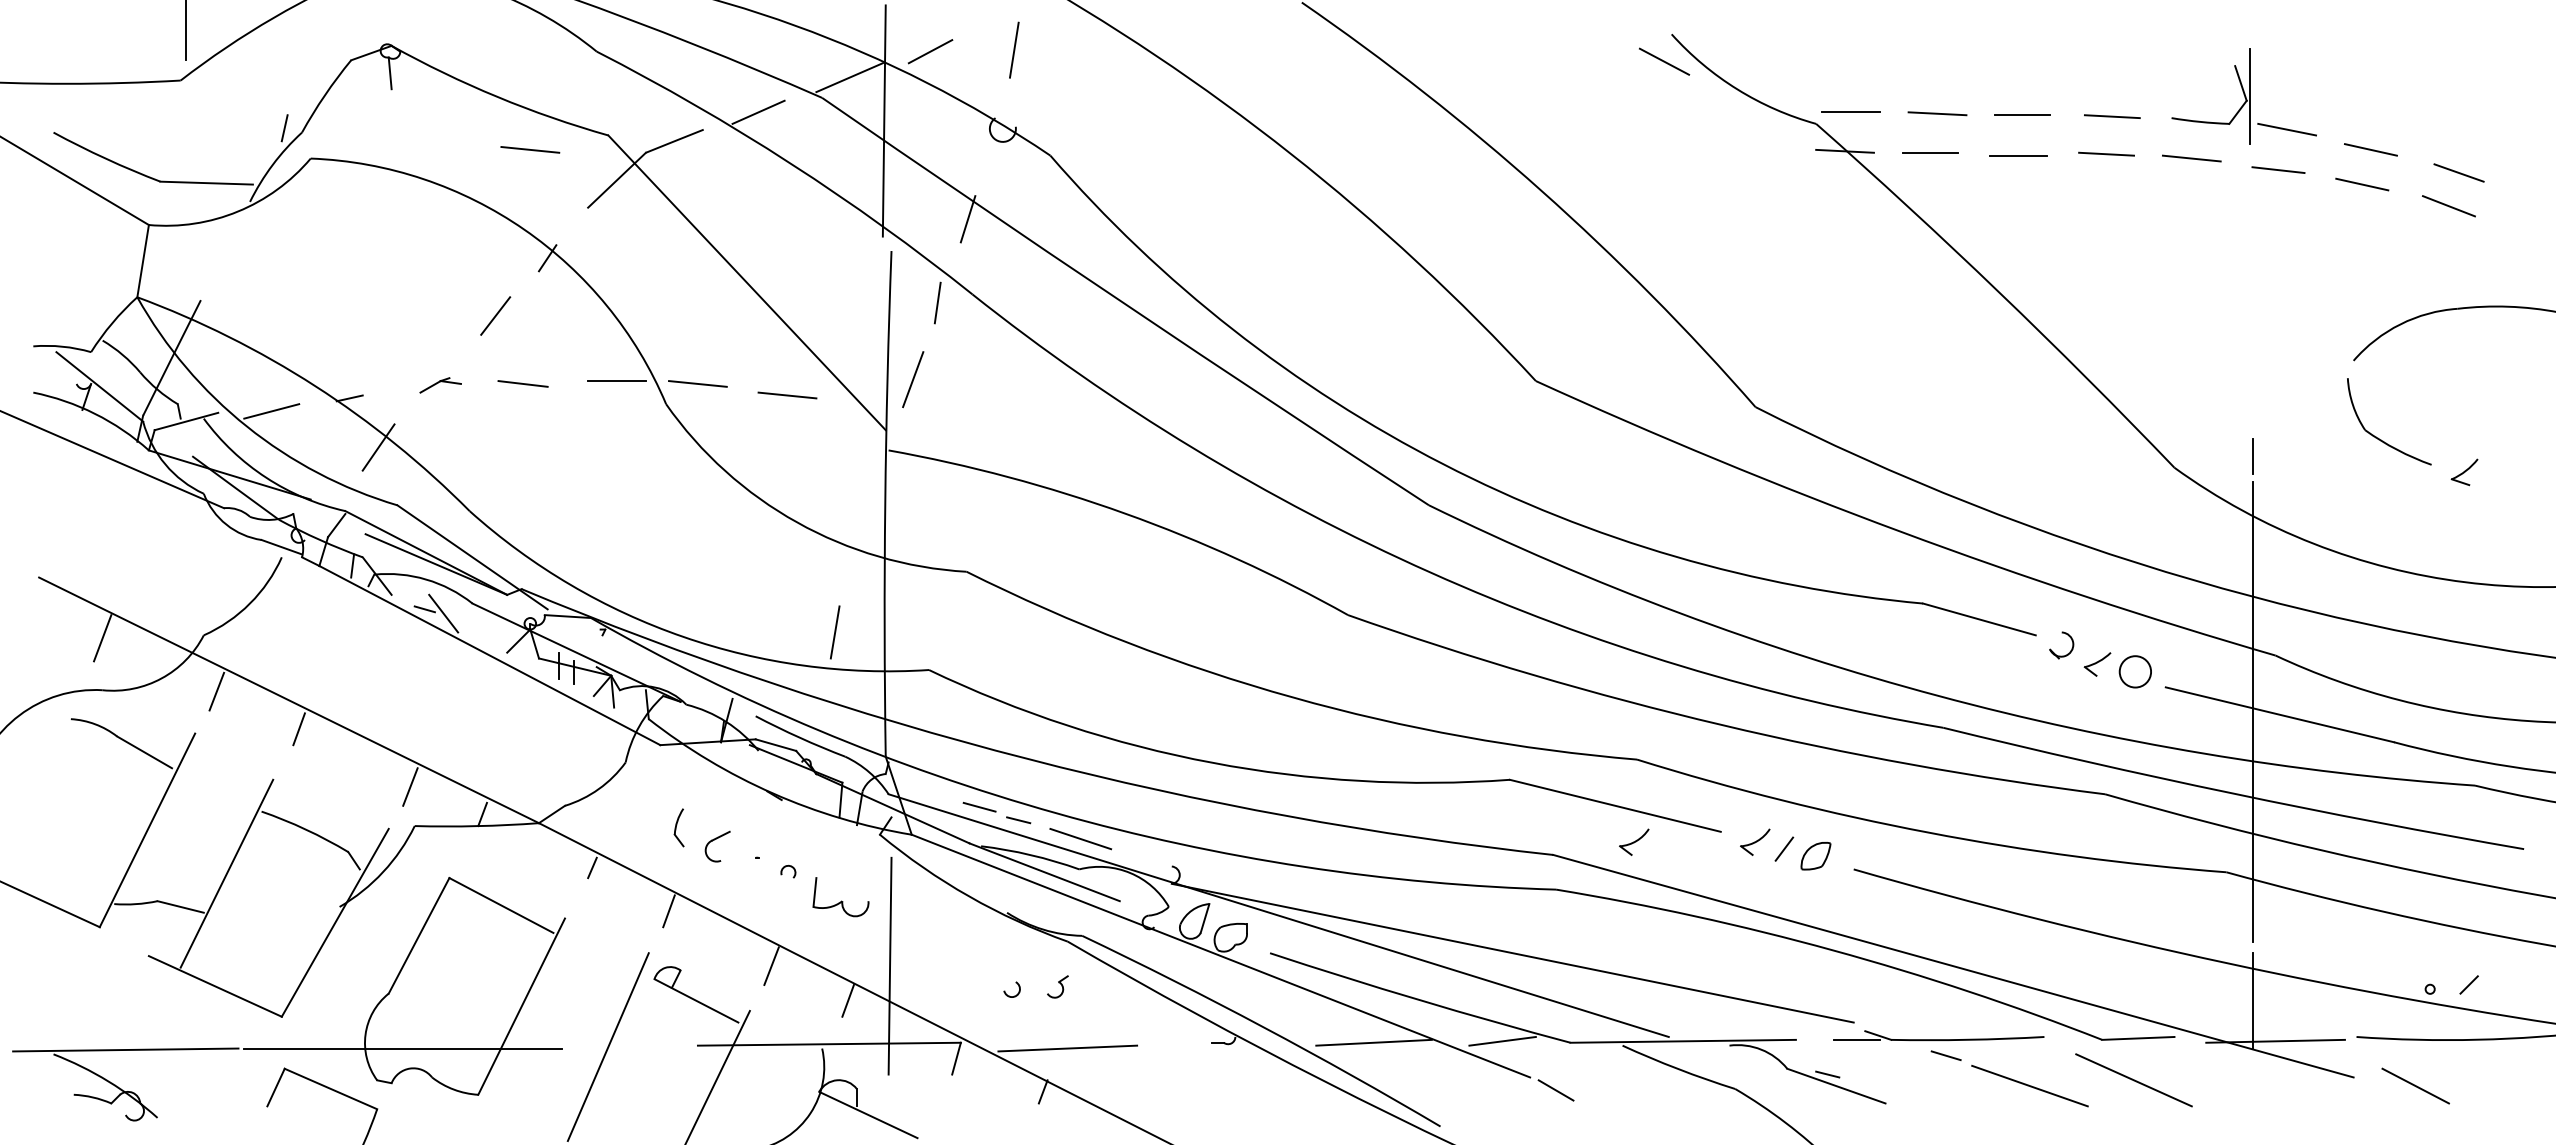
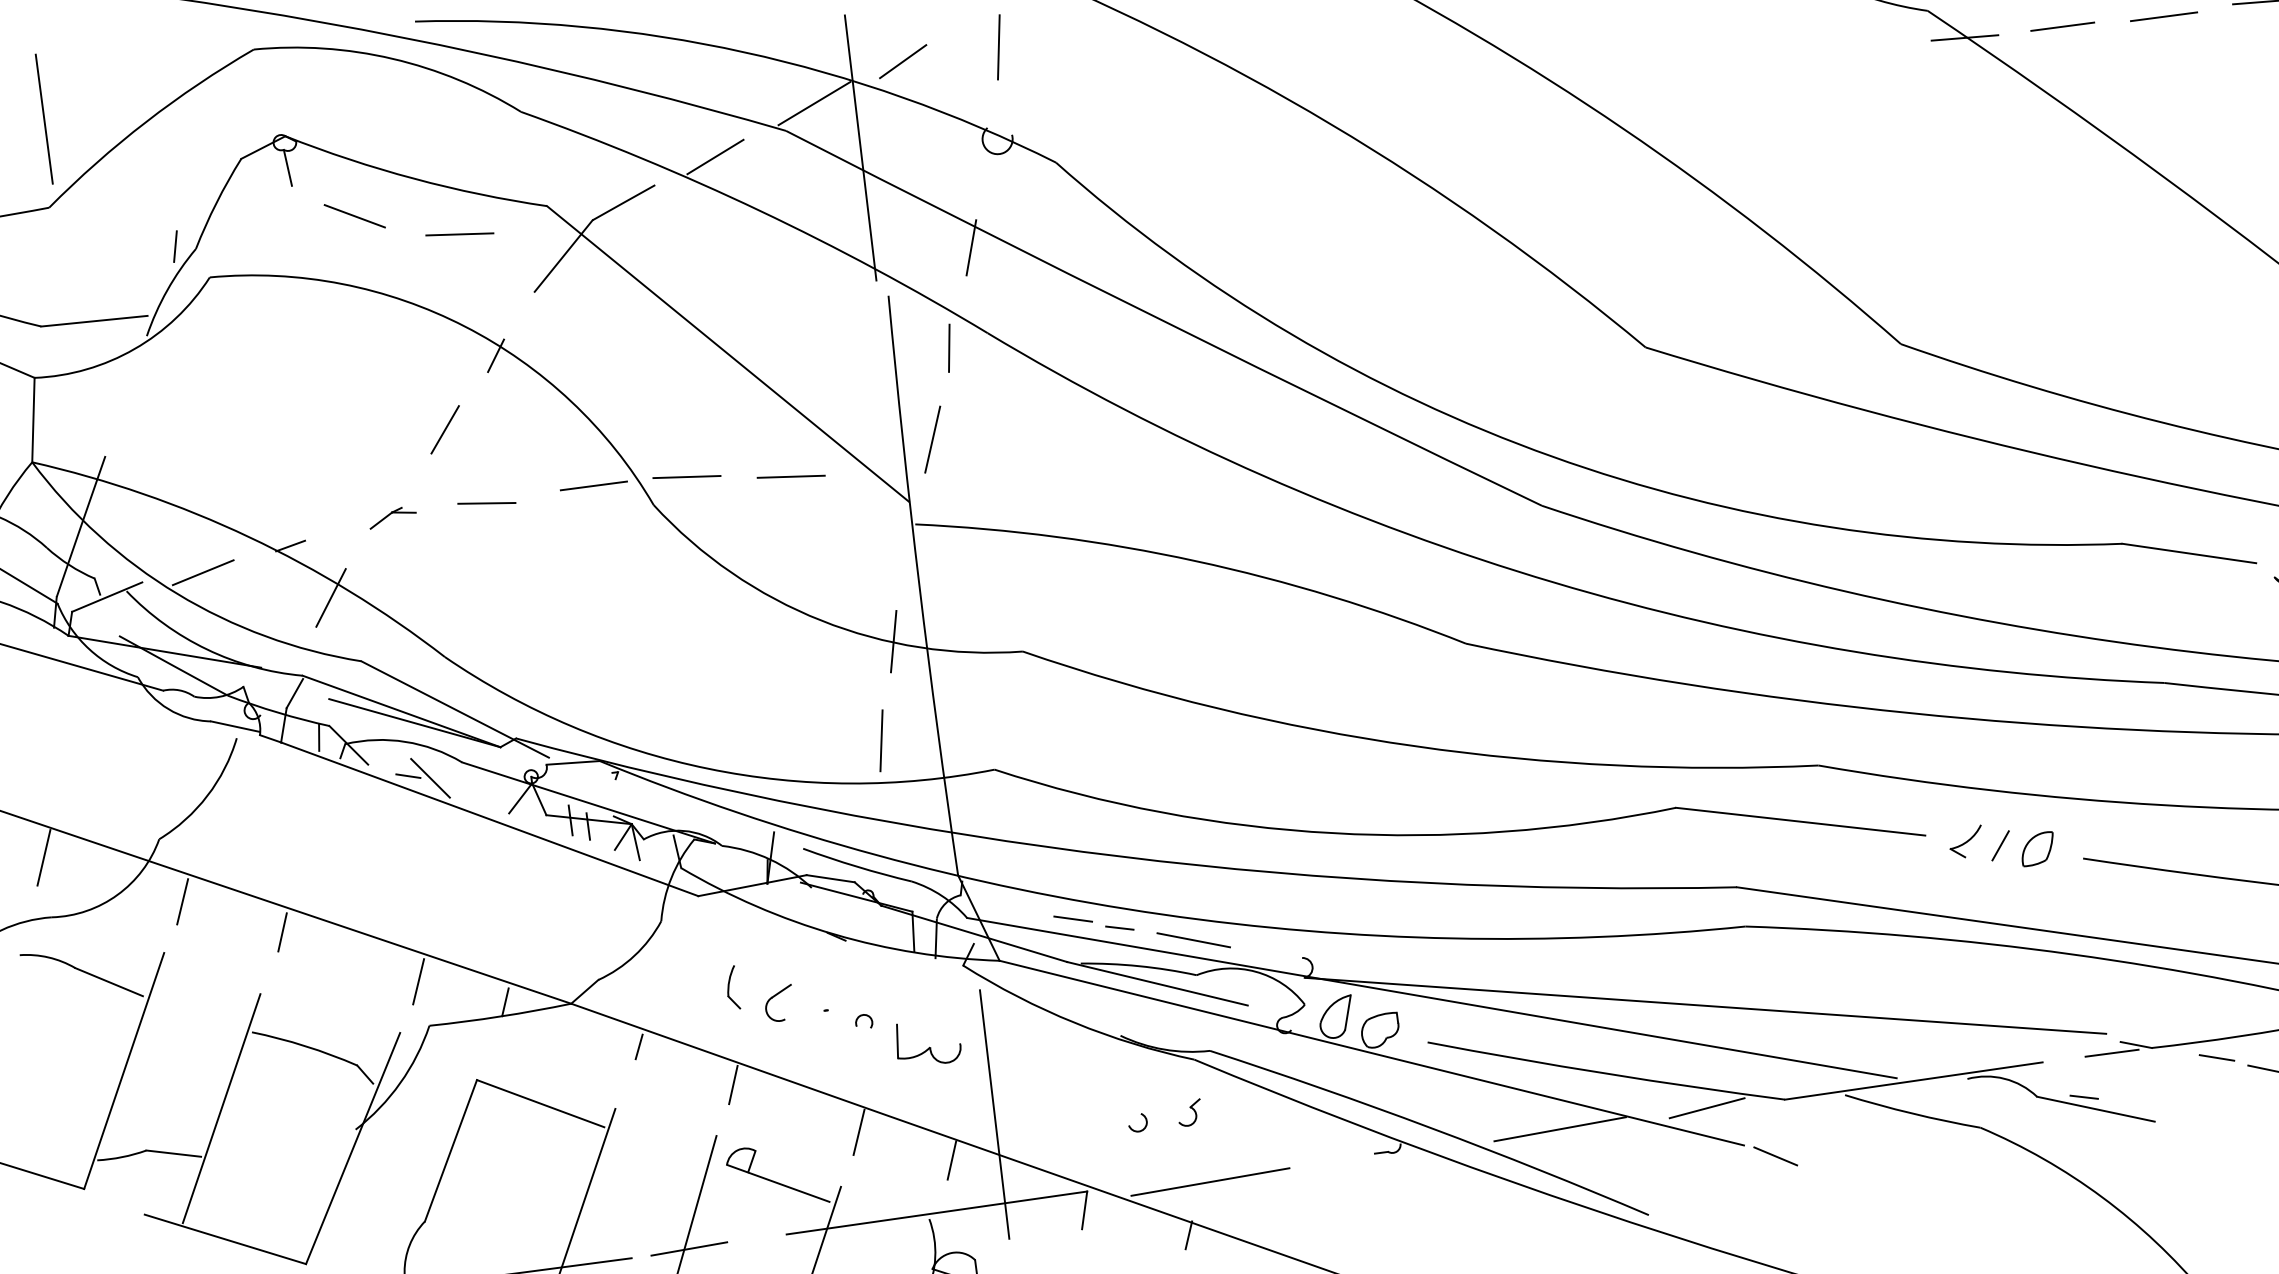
line: (441, 122) -> (354, 216), added
line: (856, 548) -> (893, 641), added
part: (1634, 841) -> (1827, 859), removed
line: (612, 1046) -> (689, 1248), added

